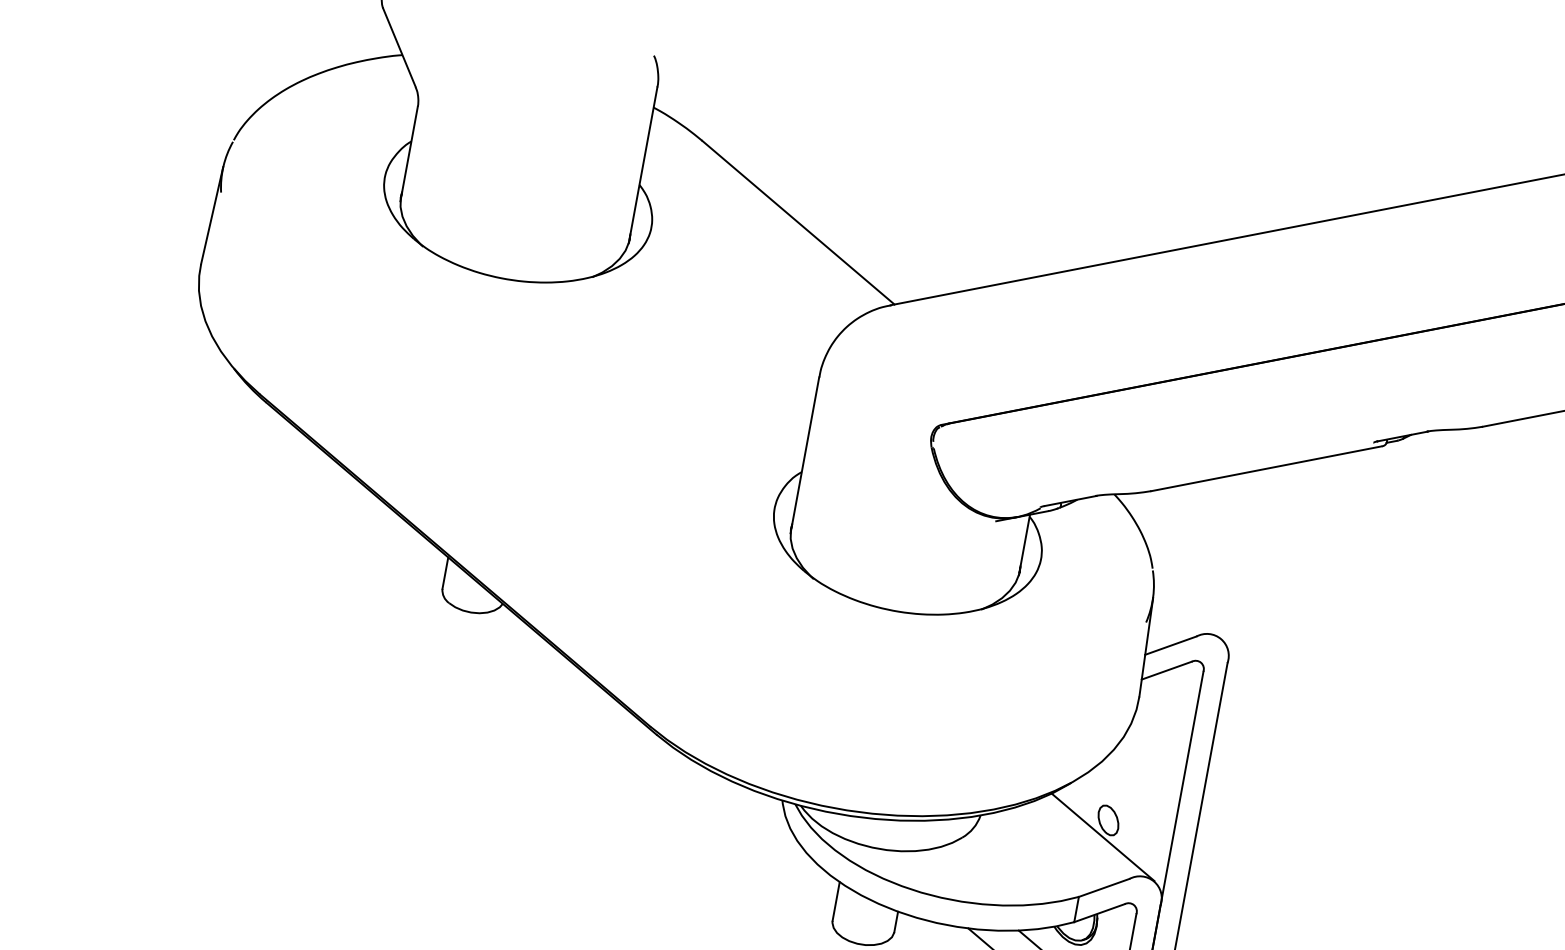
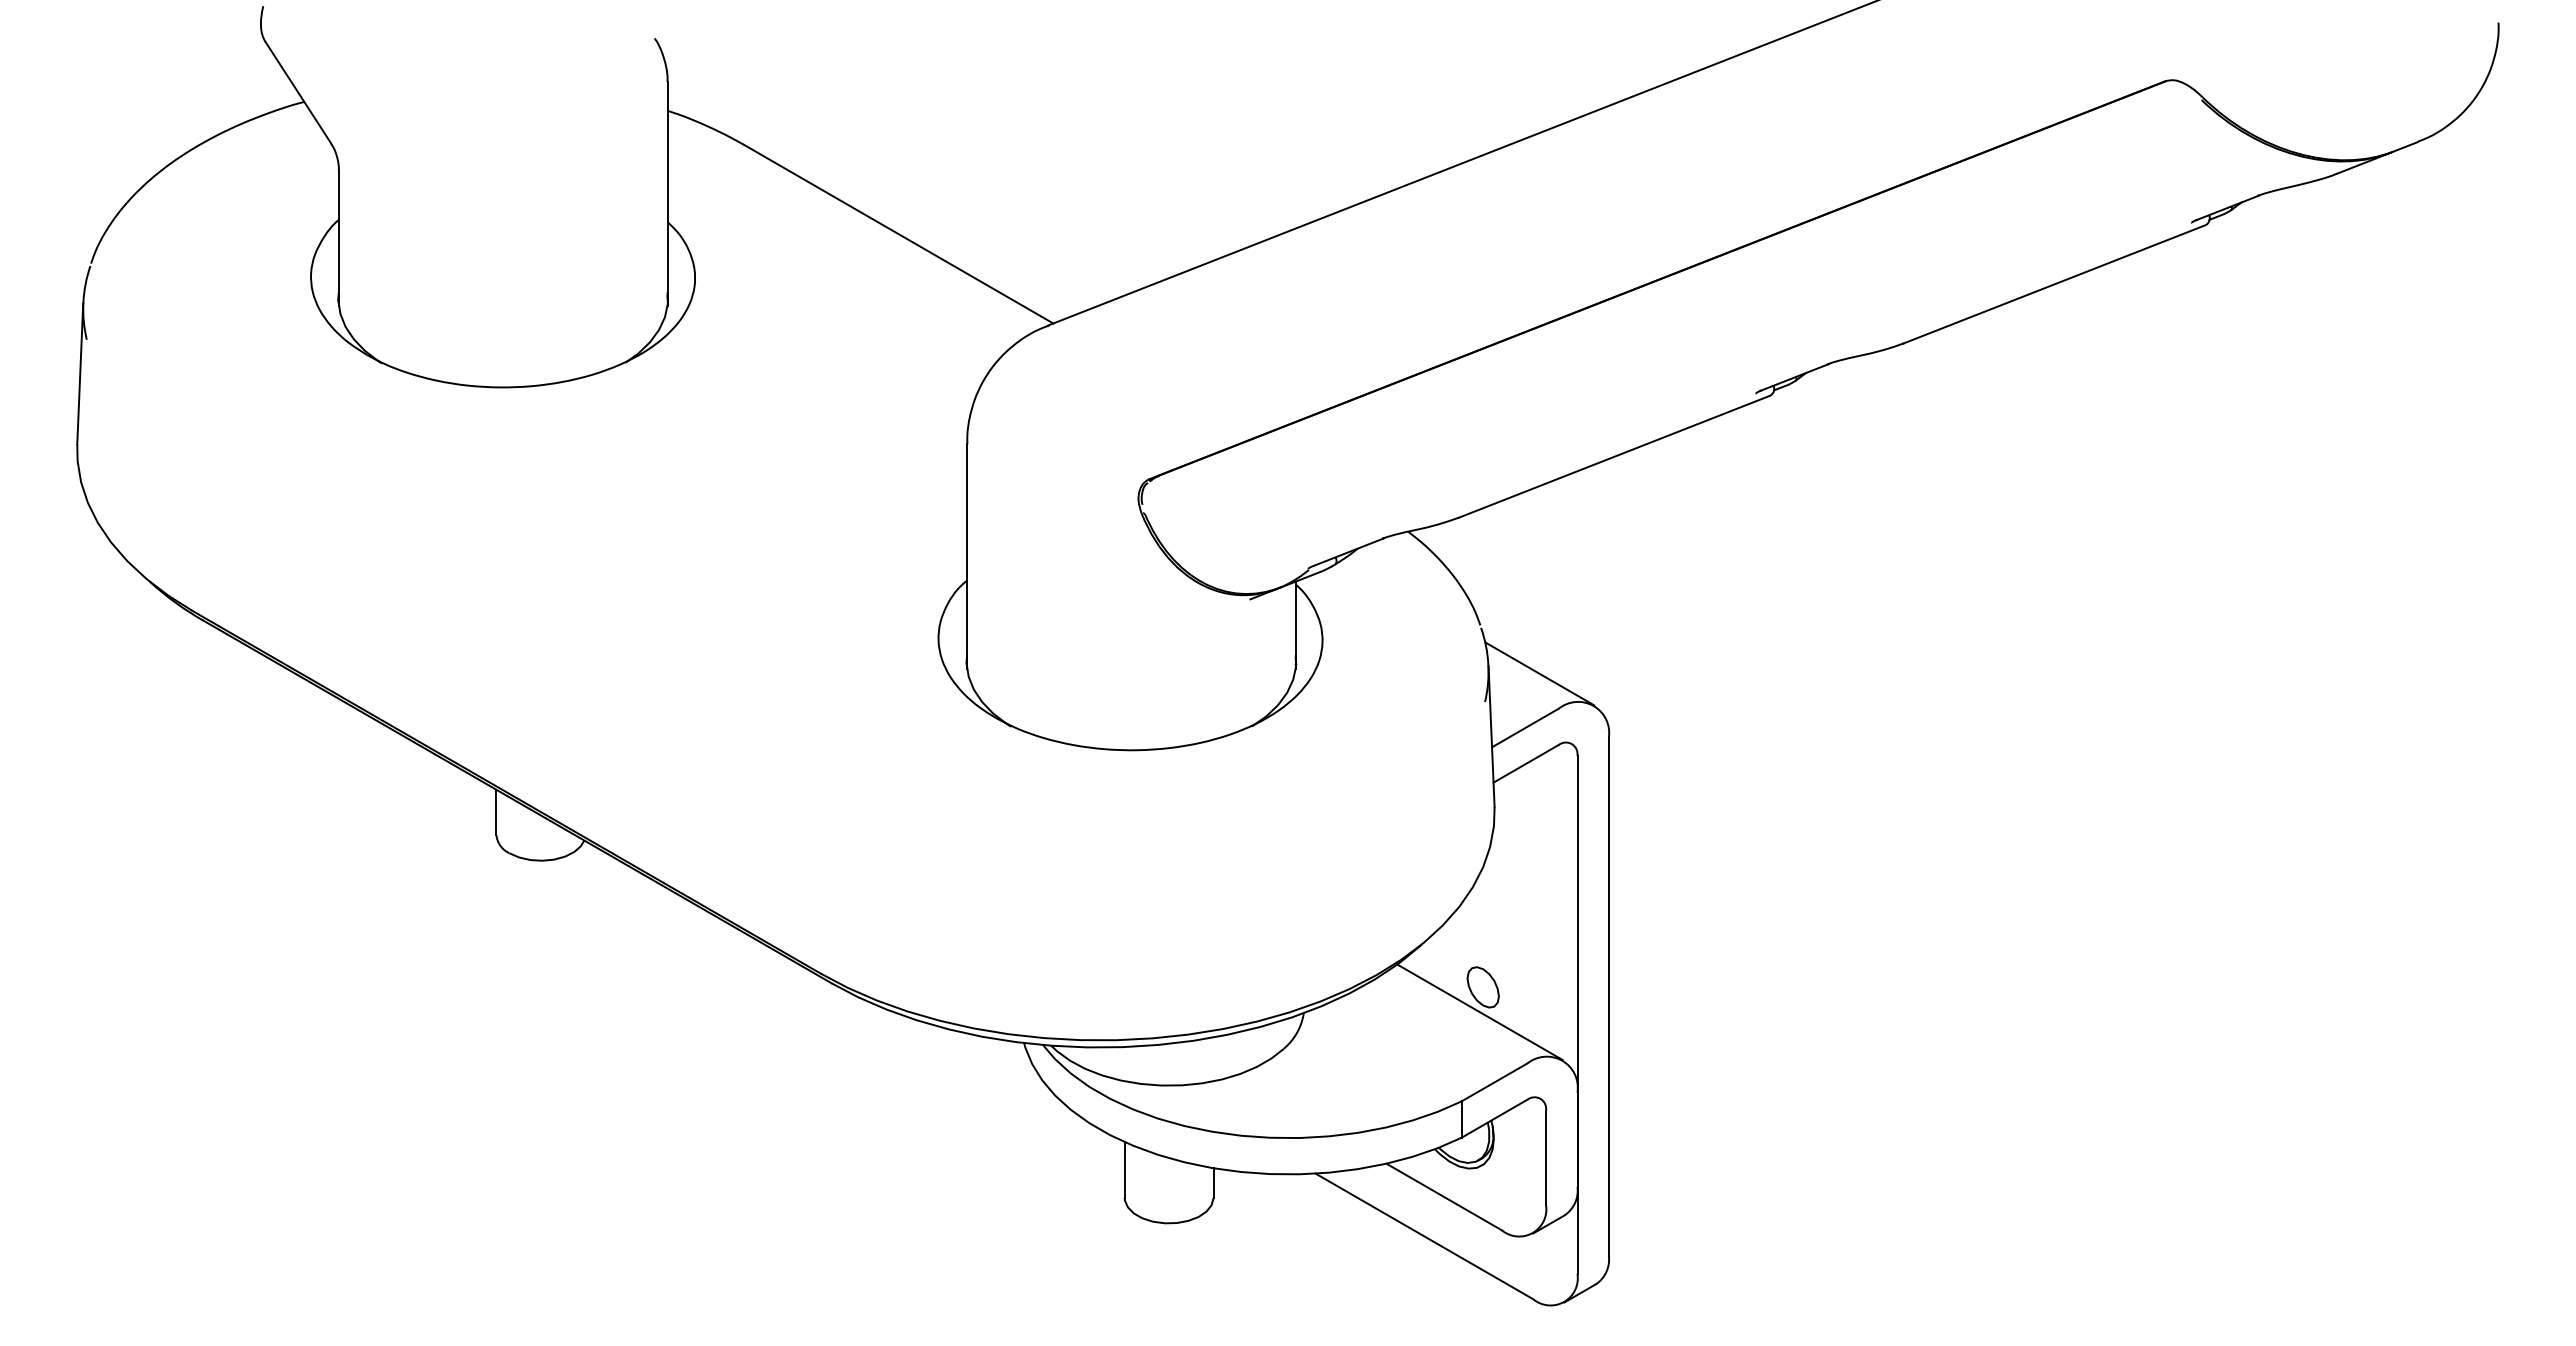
line: (1187, 609) -> (1539, 673), added

